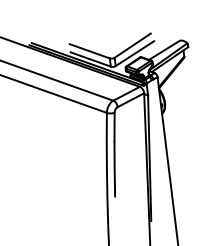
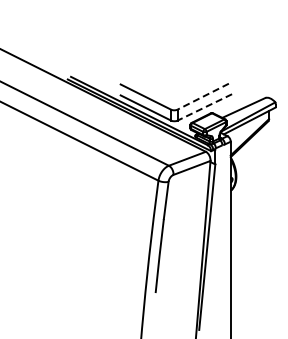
line: (132, 45) -> (203, 96), solid -> dashed
line: (134, 53) -> (204, 107), solid -> dashed

